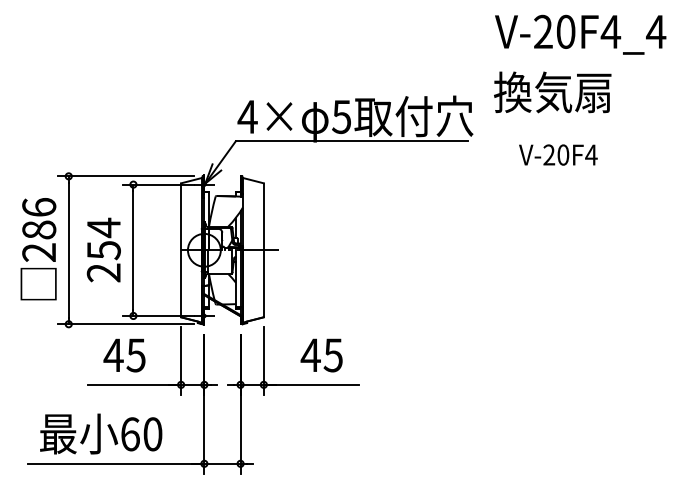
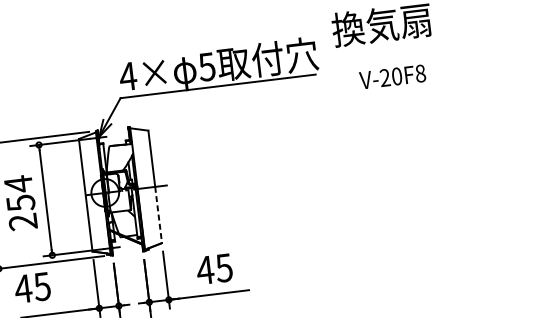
text: (591, 154) -> (420, 73), V-20F4 -> V-20F8
line: (263, 284) -> (158, 215), solid -> dashed
text: (124, 355) -> (32, 287), moved

